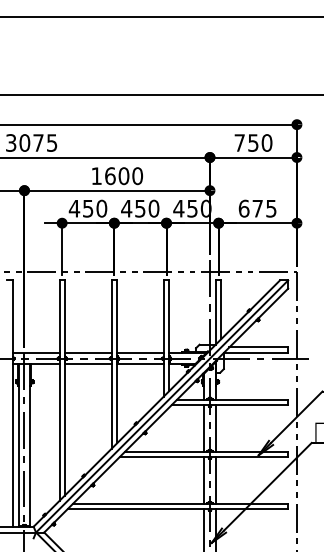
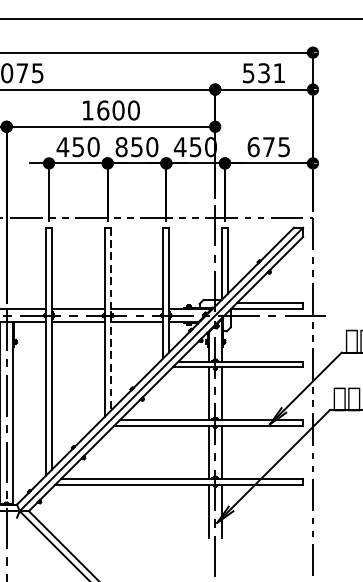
text: (253, 142) -> (264, 72), 750 -> 531
text: (126, 208) -> (121, 146), 450 -> 850
line: (116, 361) -> (110, 318), solid -> dashed

